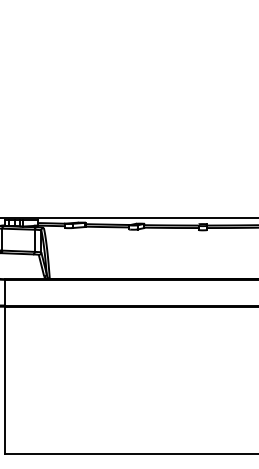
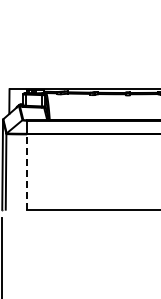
line: (6, 381) -> (27, 172), solid -> dashed

